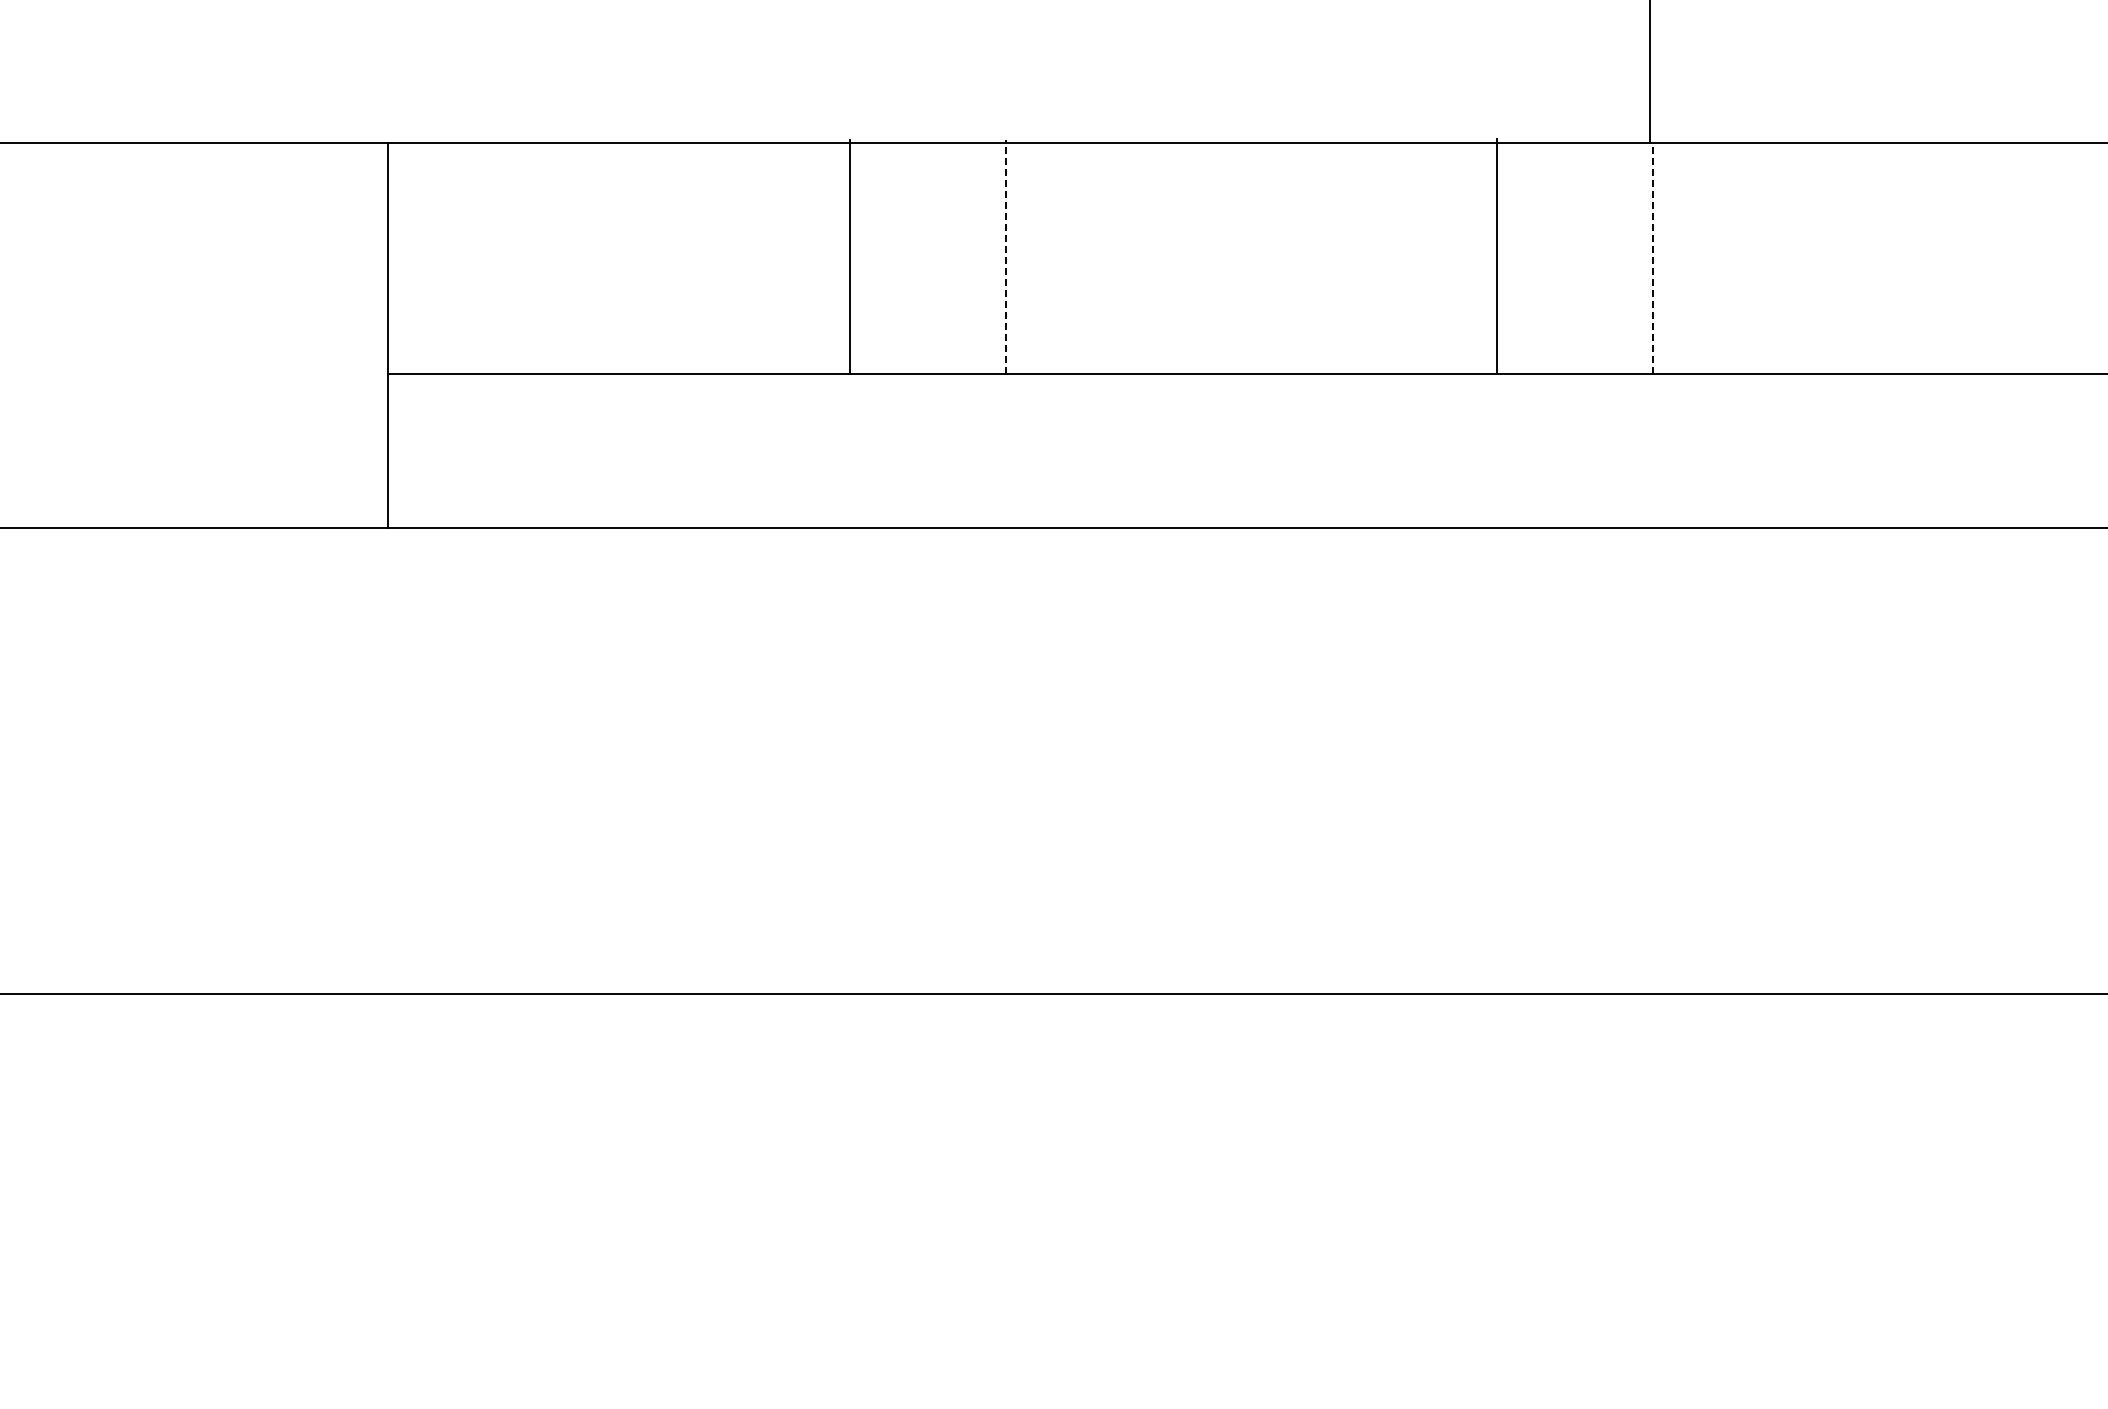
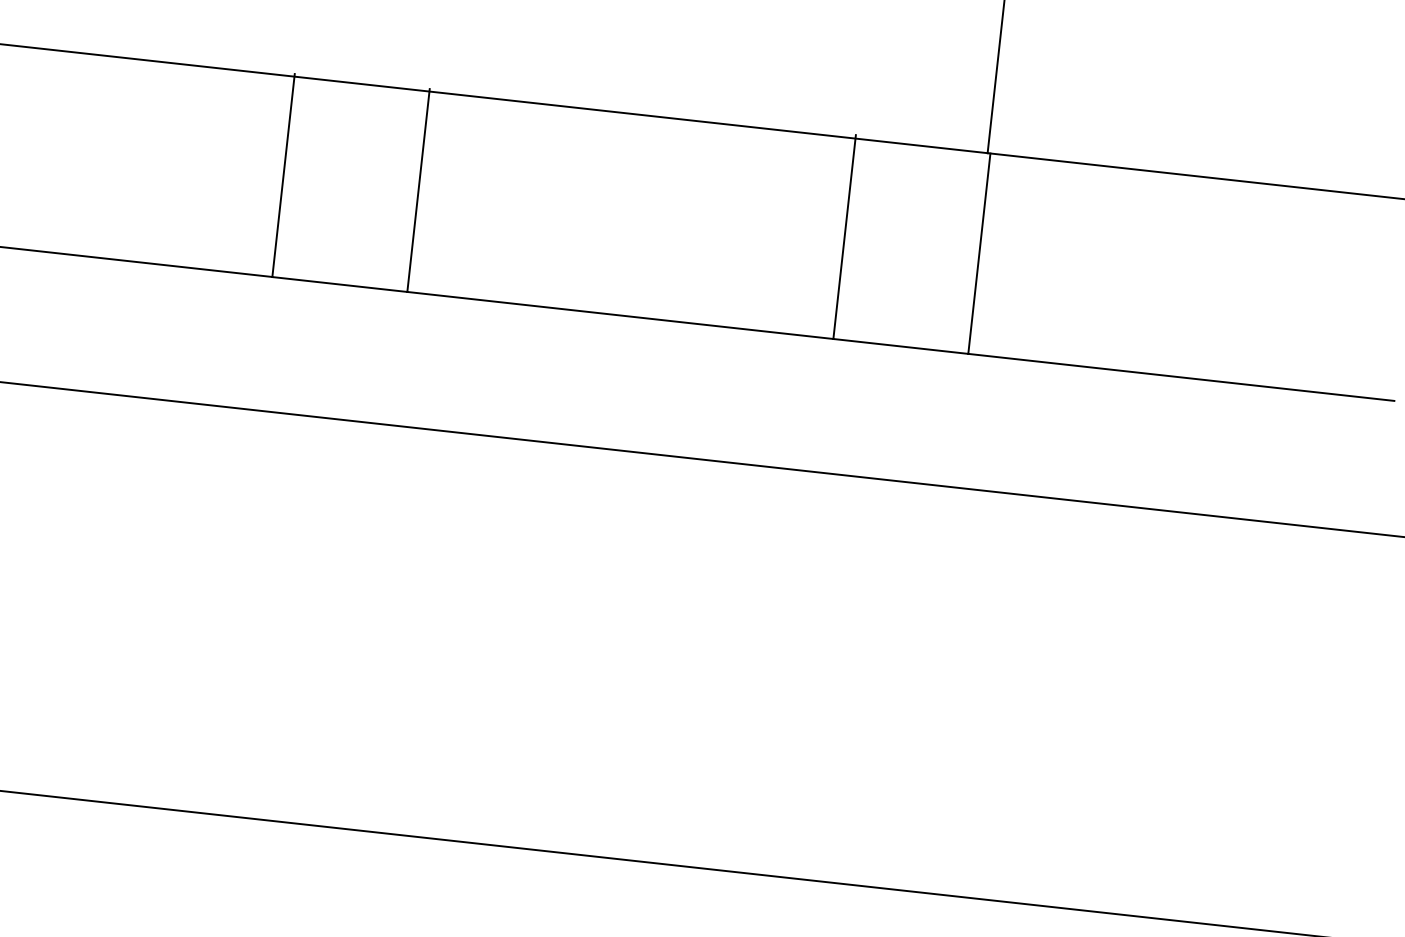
line: (1005, 256) -> (418, 190), dashed -> solid
line: (1653, 258) -> (979, 253), dashed -> solid

